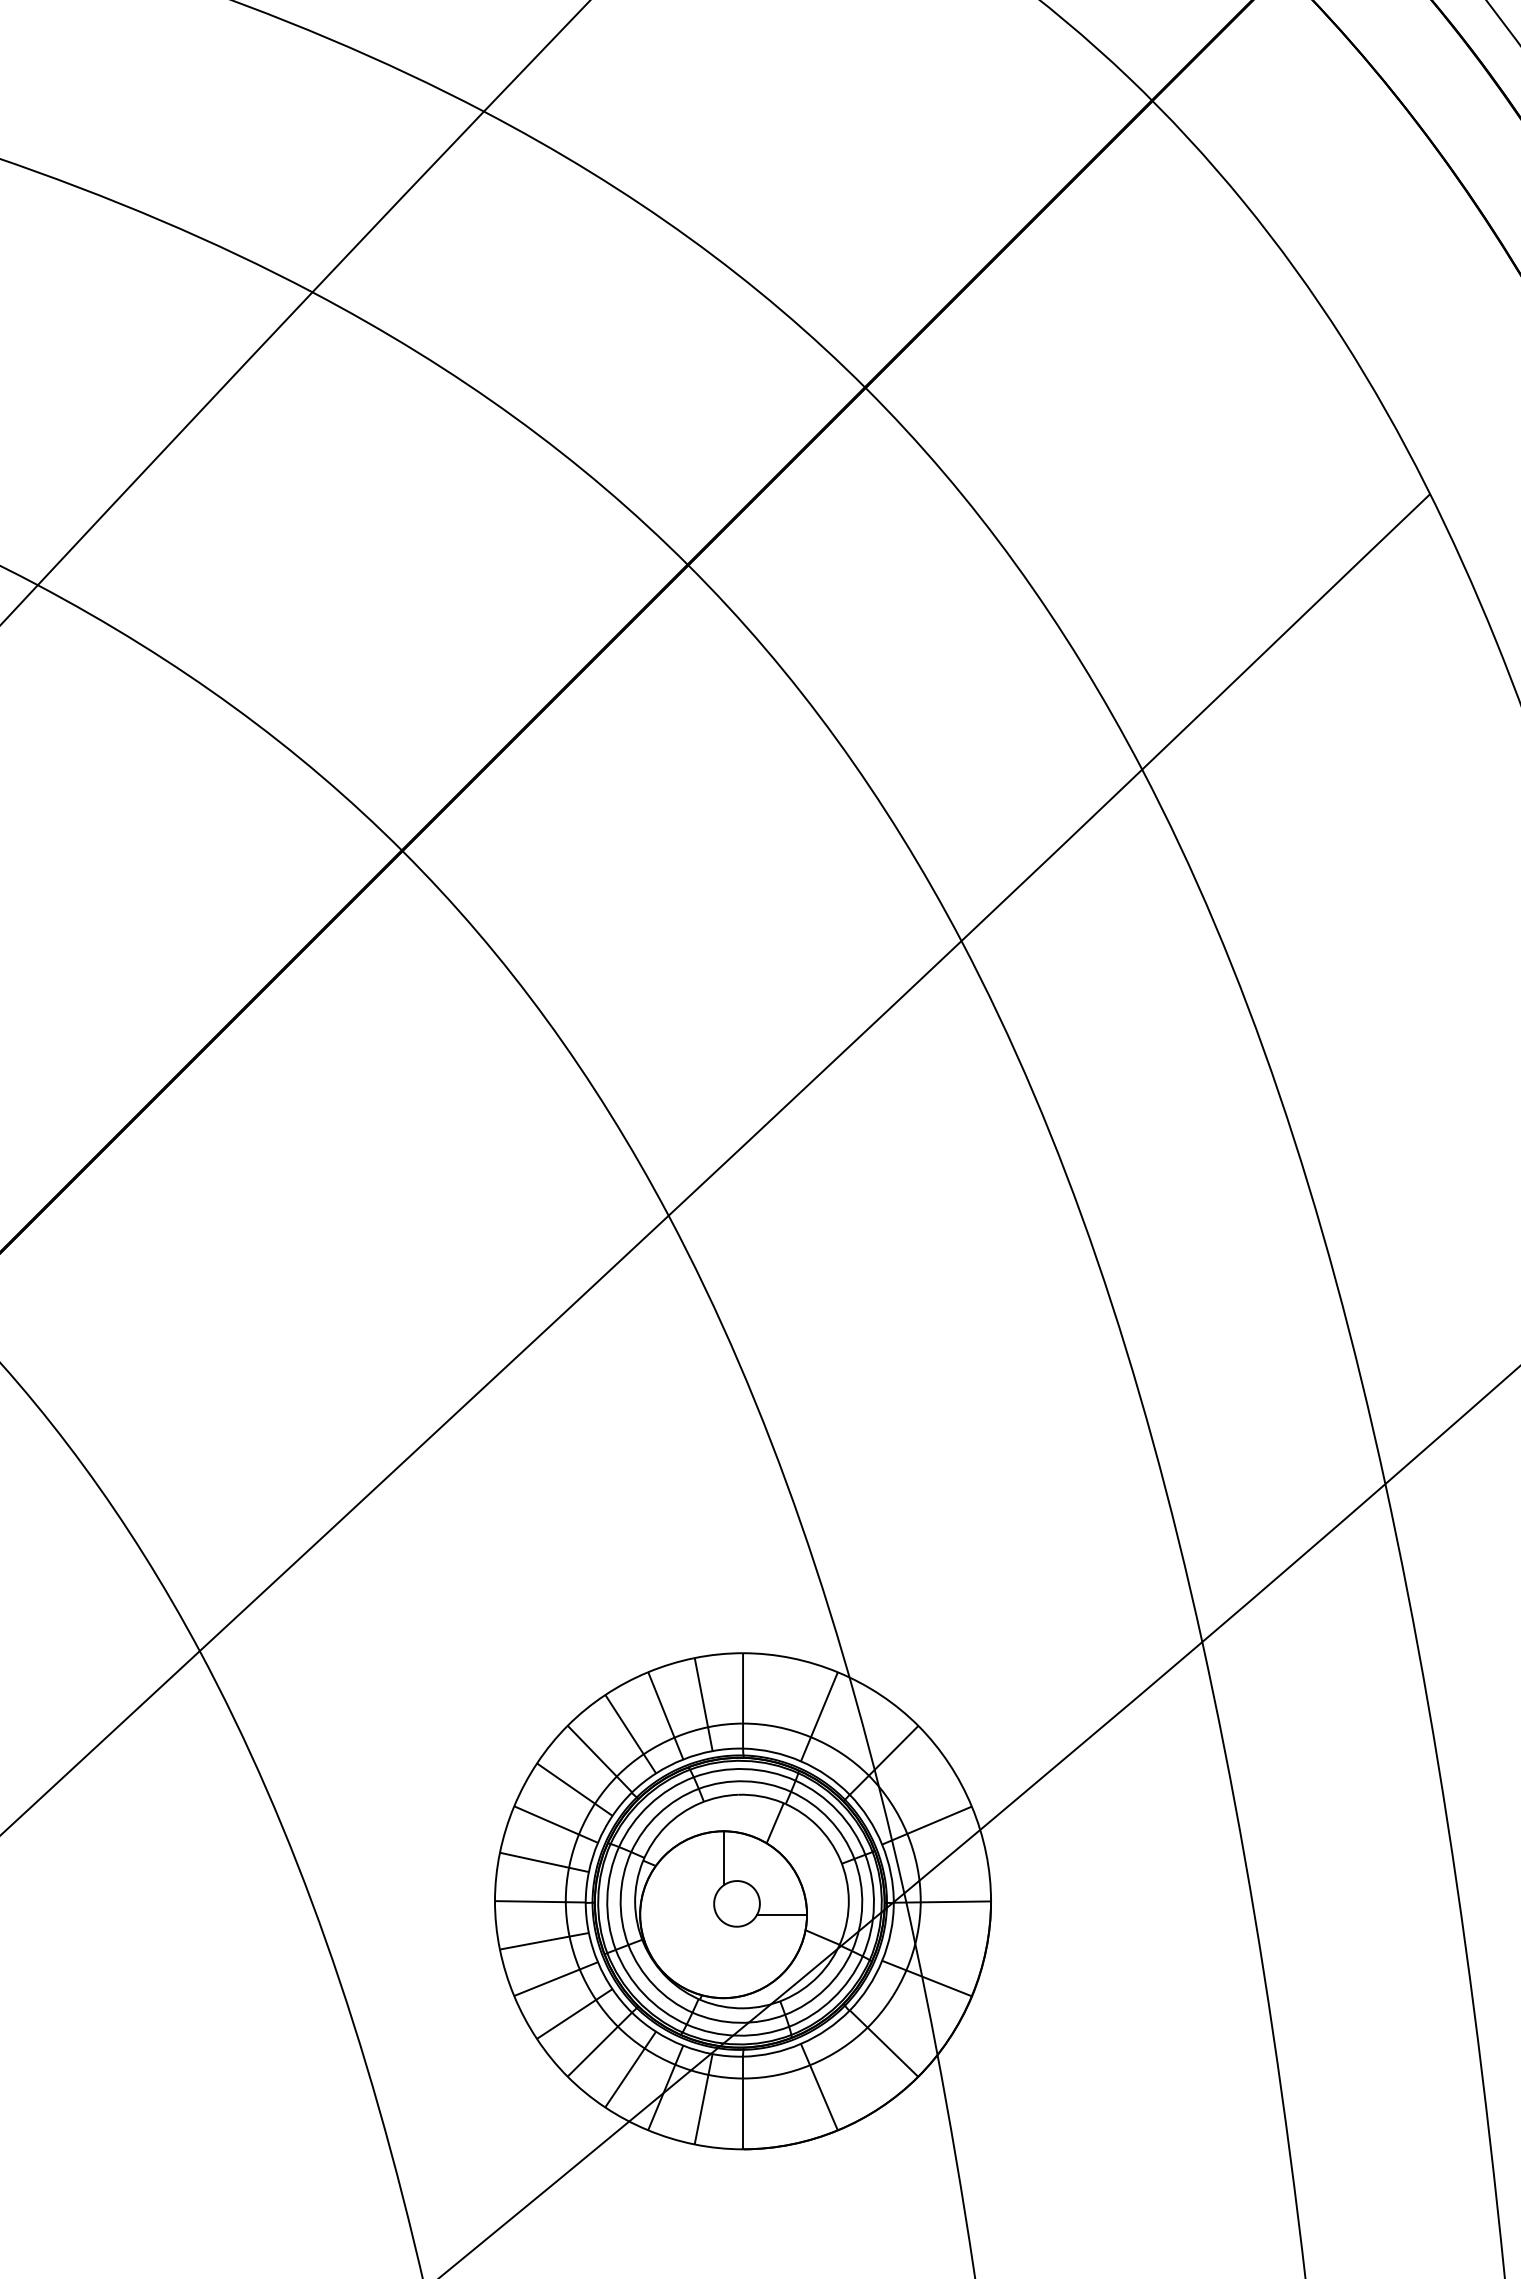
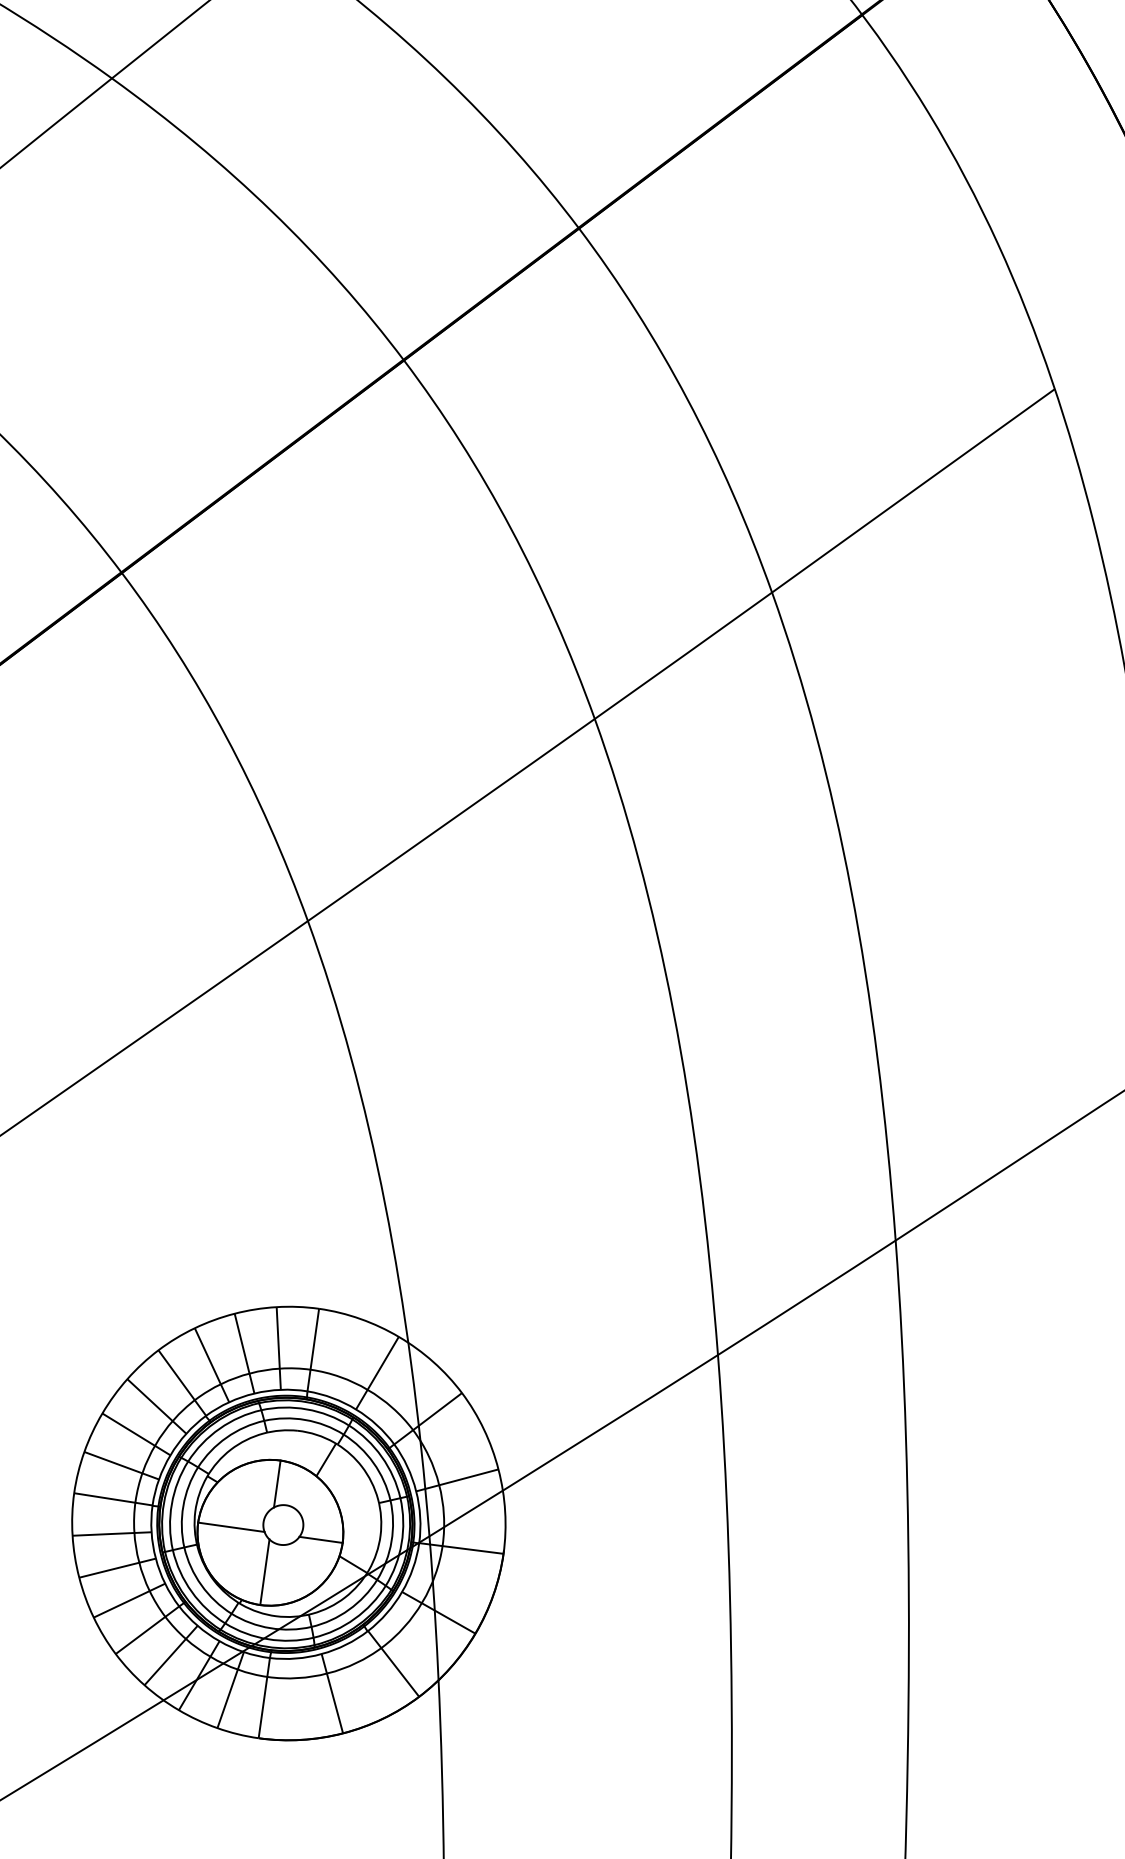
line: (678, 1914) -> (231, 1527), added
line: (723, 1960) -> (264, 1572), added

